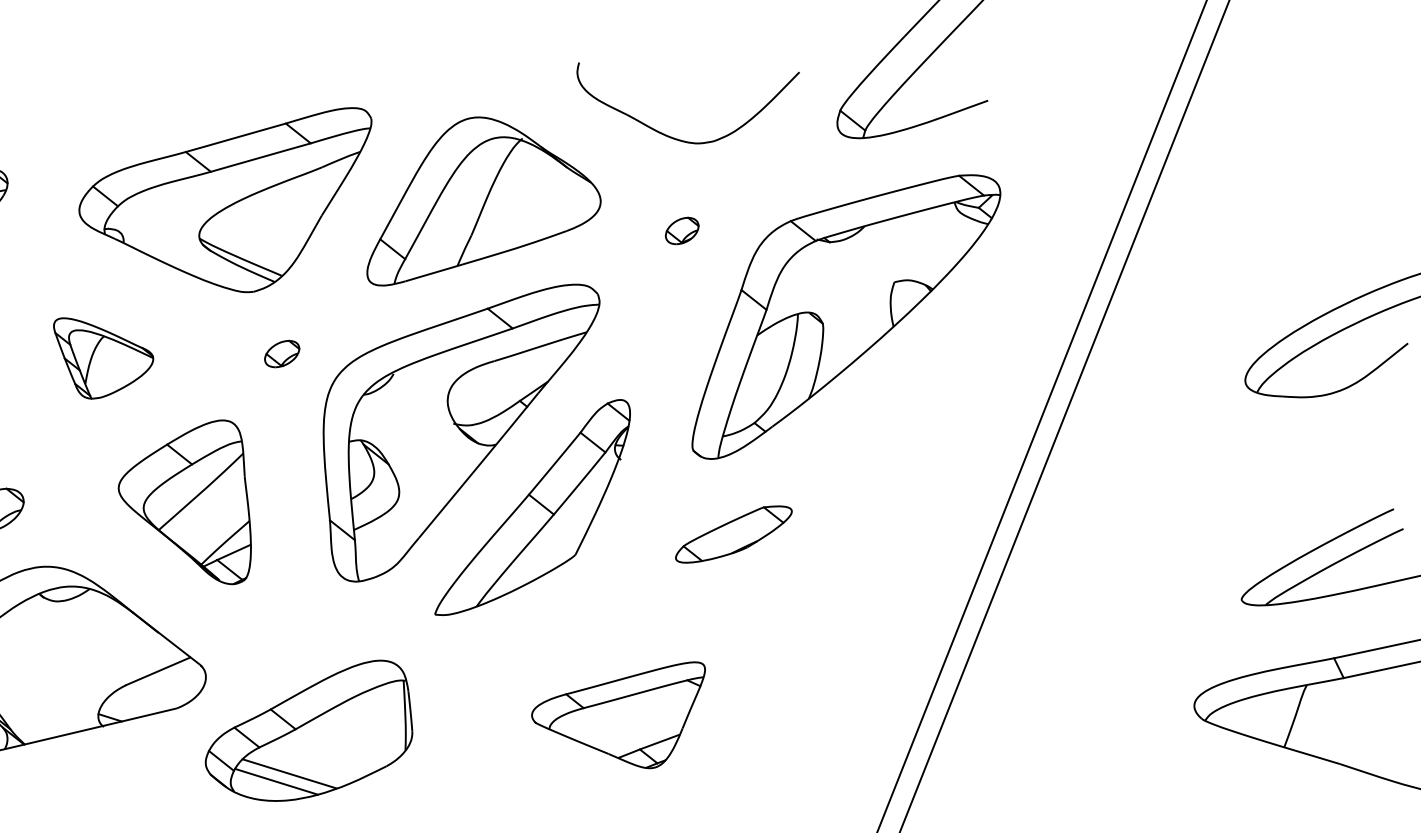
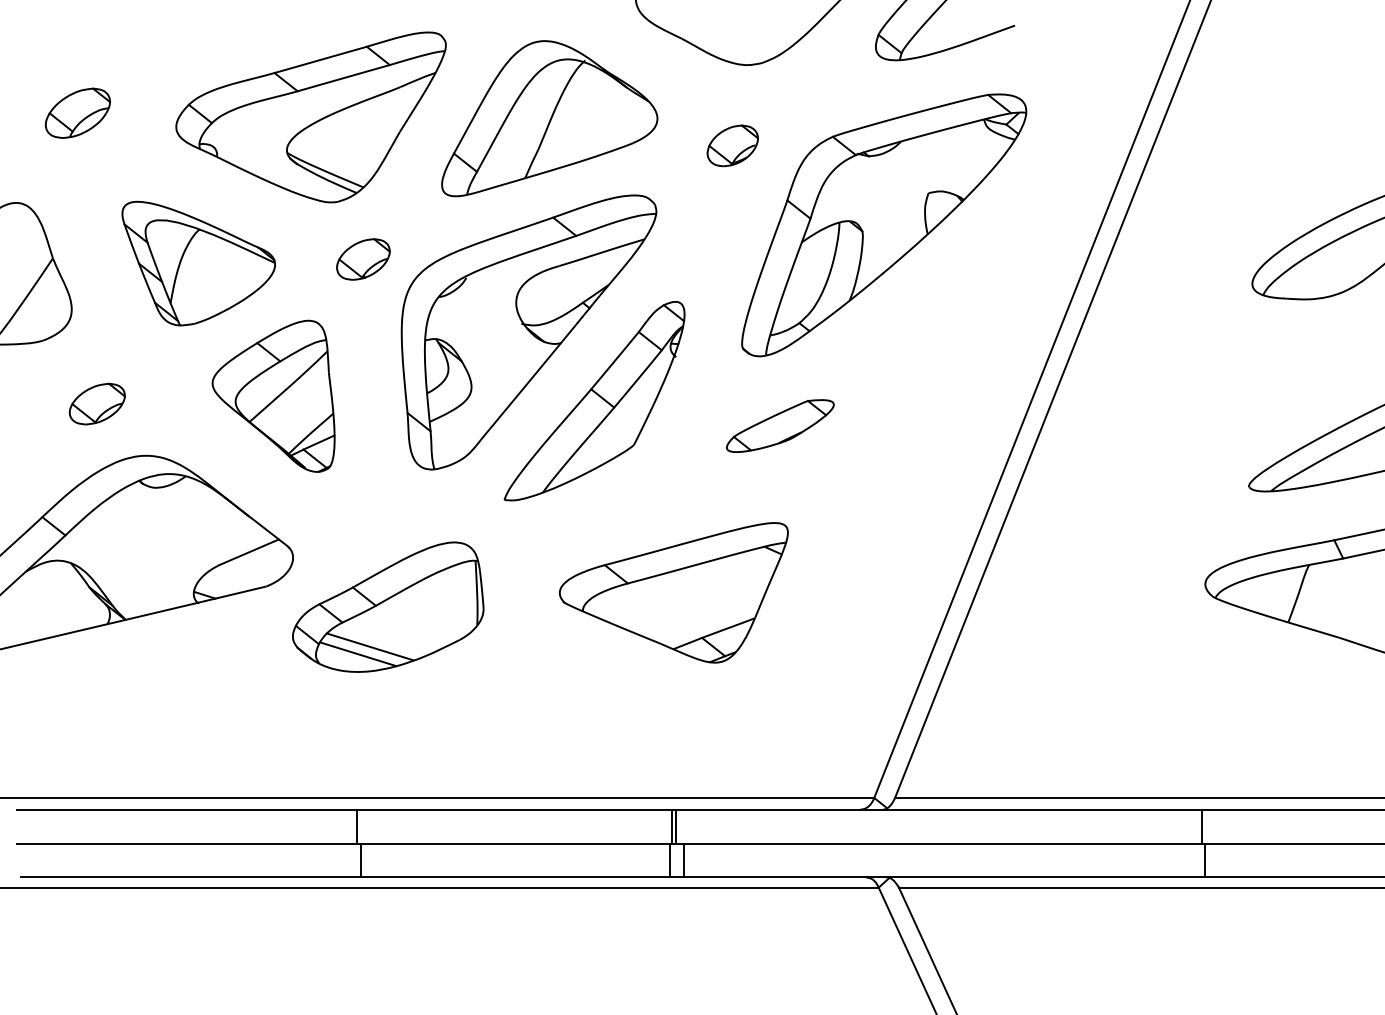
part: (682, 230) -> (732, 145), size x1.67
part: (282, 354) -> (363, 259), size x1.67
part: (103, 358) -> (198, 263), size x1.67
part: (618, 714) -> (673, 592), size x1.43

